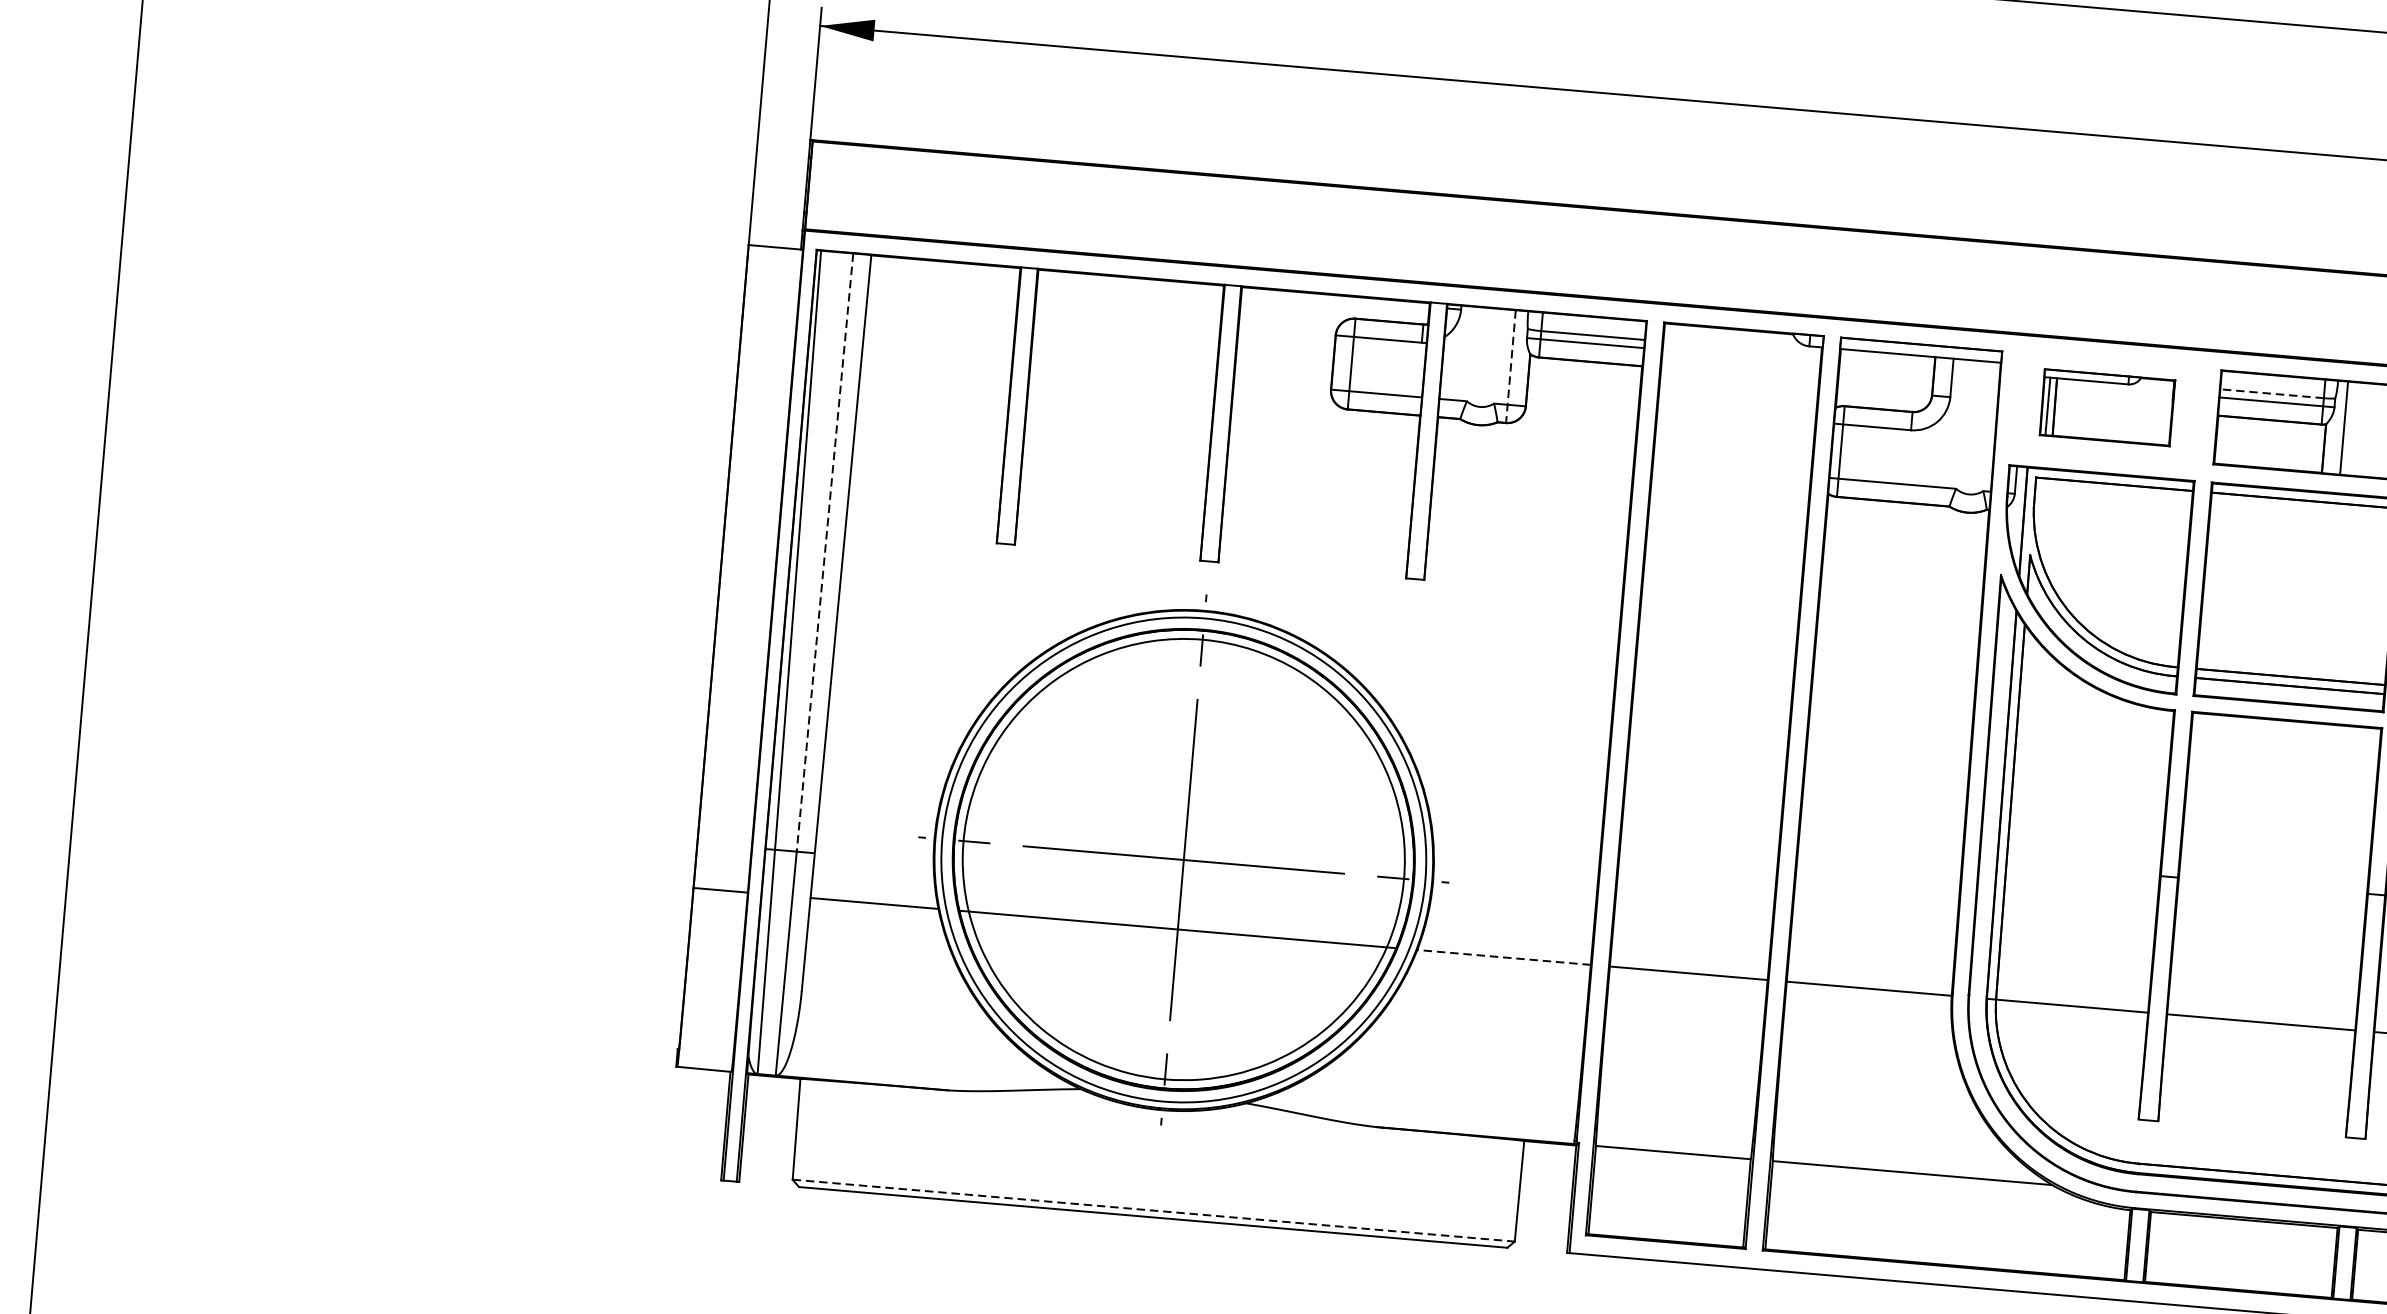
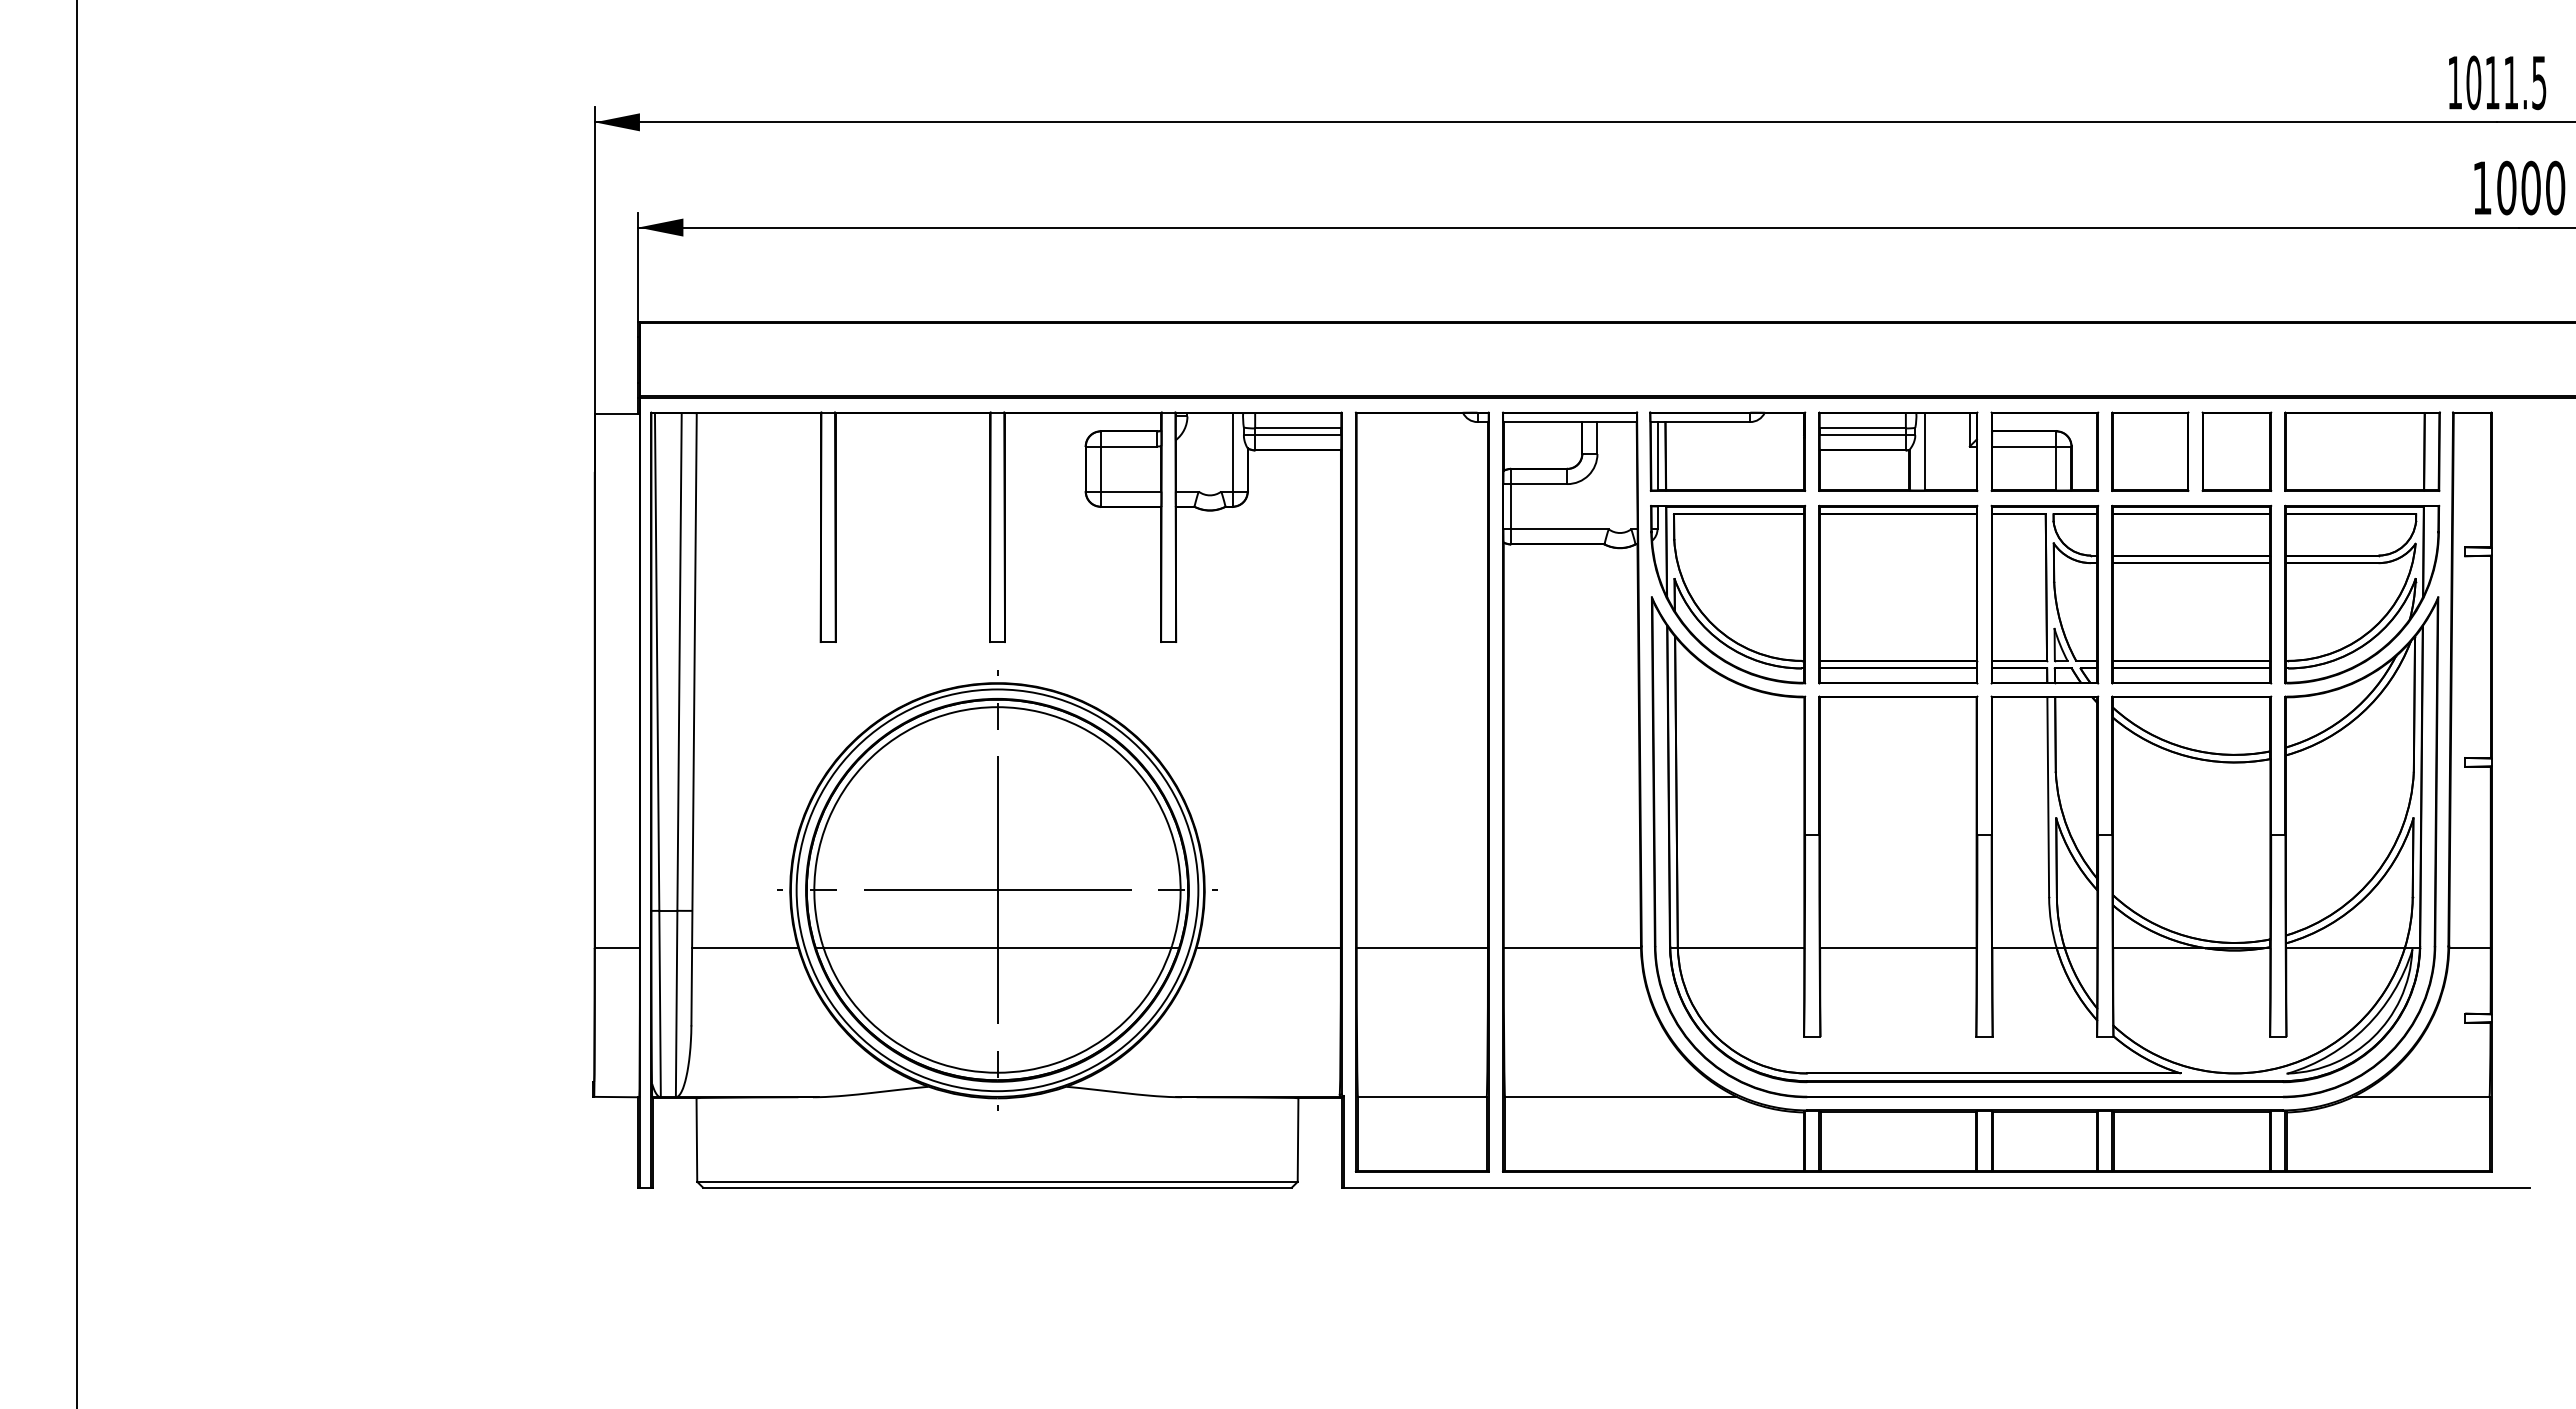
line: (1510, 366) -> (1232, 459), dashed -> solid
line: (2271, 393) -> (1862, 428), dashed -> solid
part: (2106, 407) -> (1727, 451), size x1.43
line: (824, 552) -> (679, 661), dashed -> solid
line: (1503, 957) -> (1268, 948), dashed -> solid
line: (1153, 1210) -> (997, 1181), dashed -> solid

